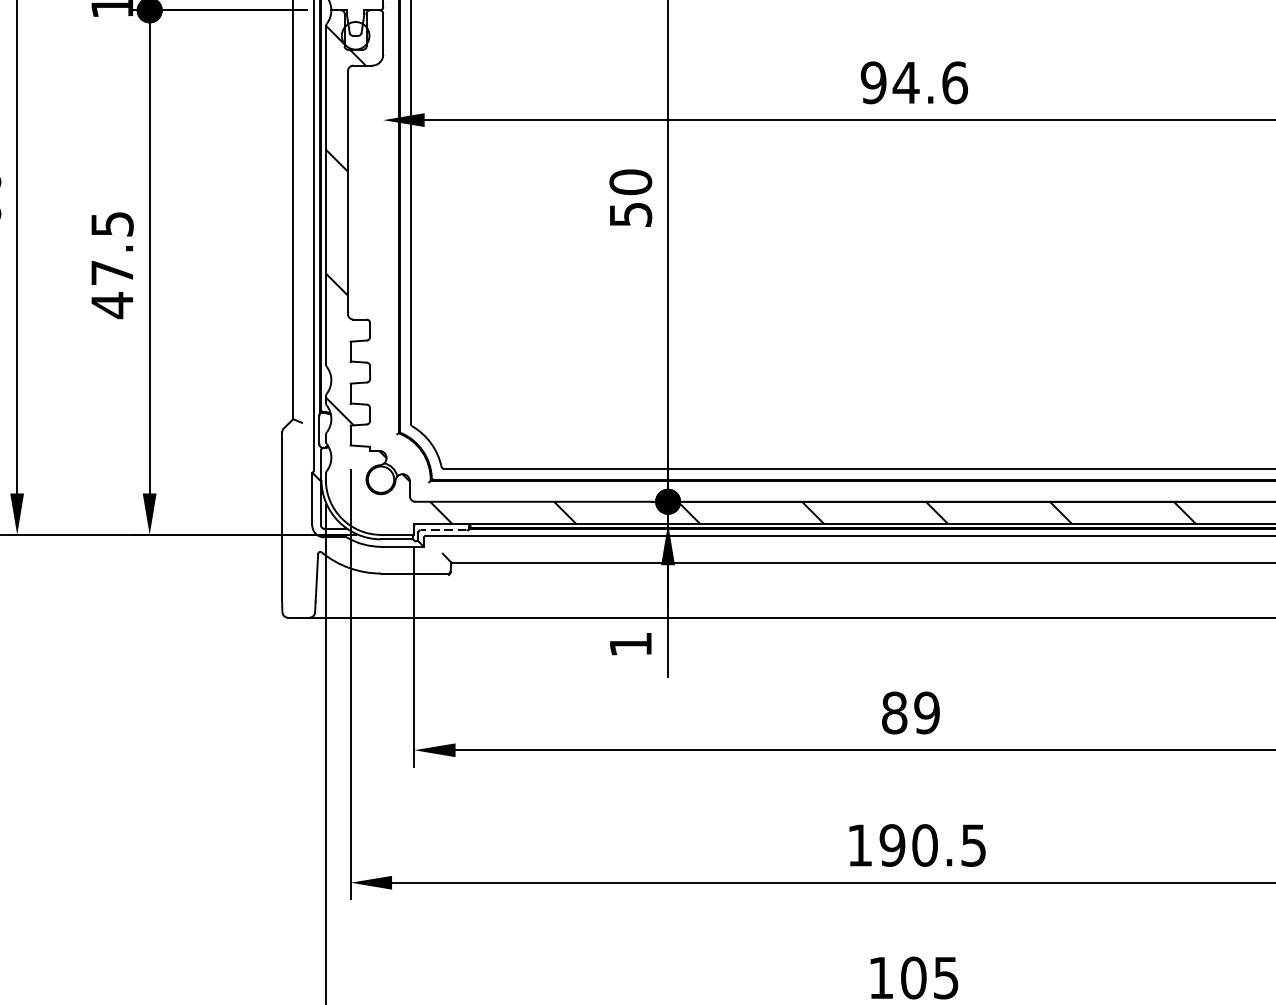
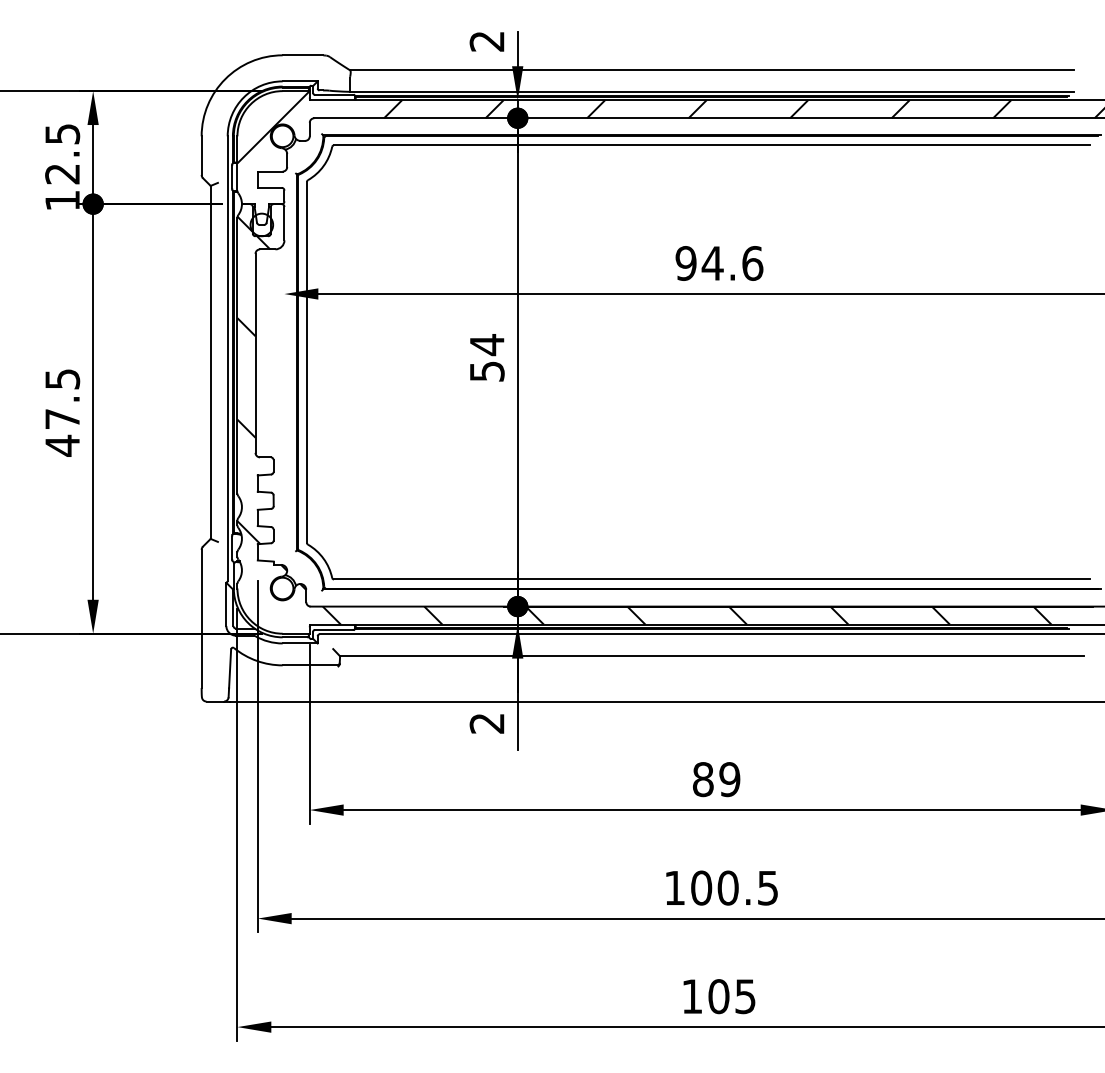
text: (629, 182) -> (486, 345), 50 -> 54
line: (443, 529) -> (333, 629), dashed -> solid
text: (629, 644) -> (486, 723), 1 -> 2
text: (892, 844) -> (701, 887), 190.5 -> 100.5

